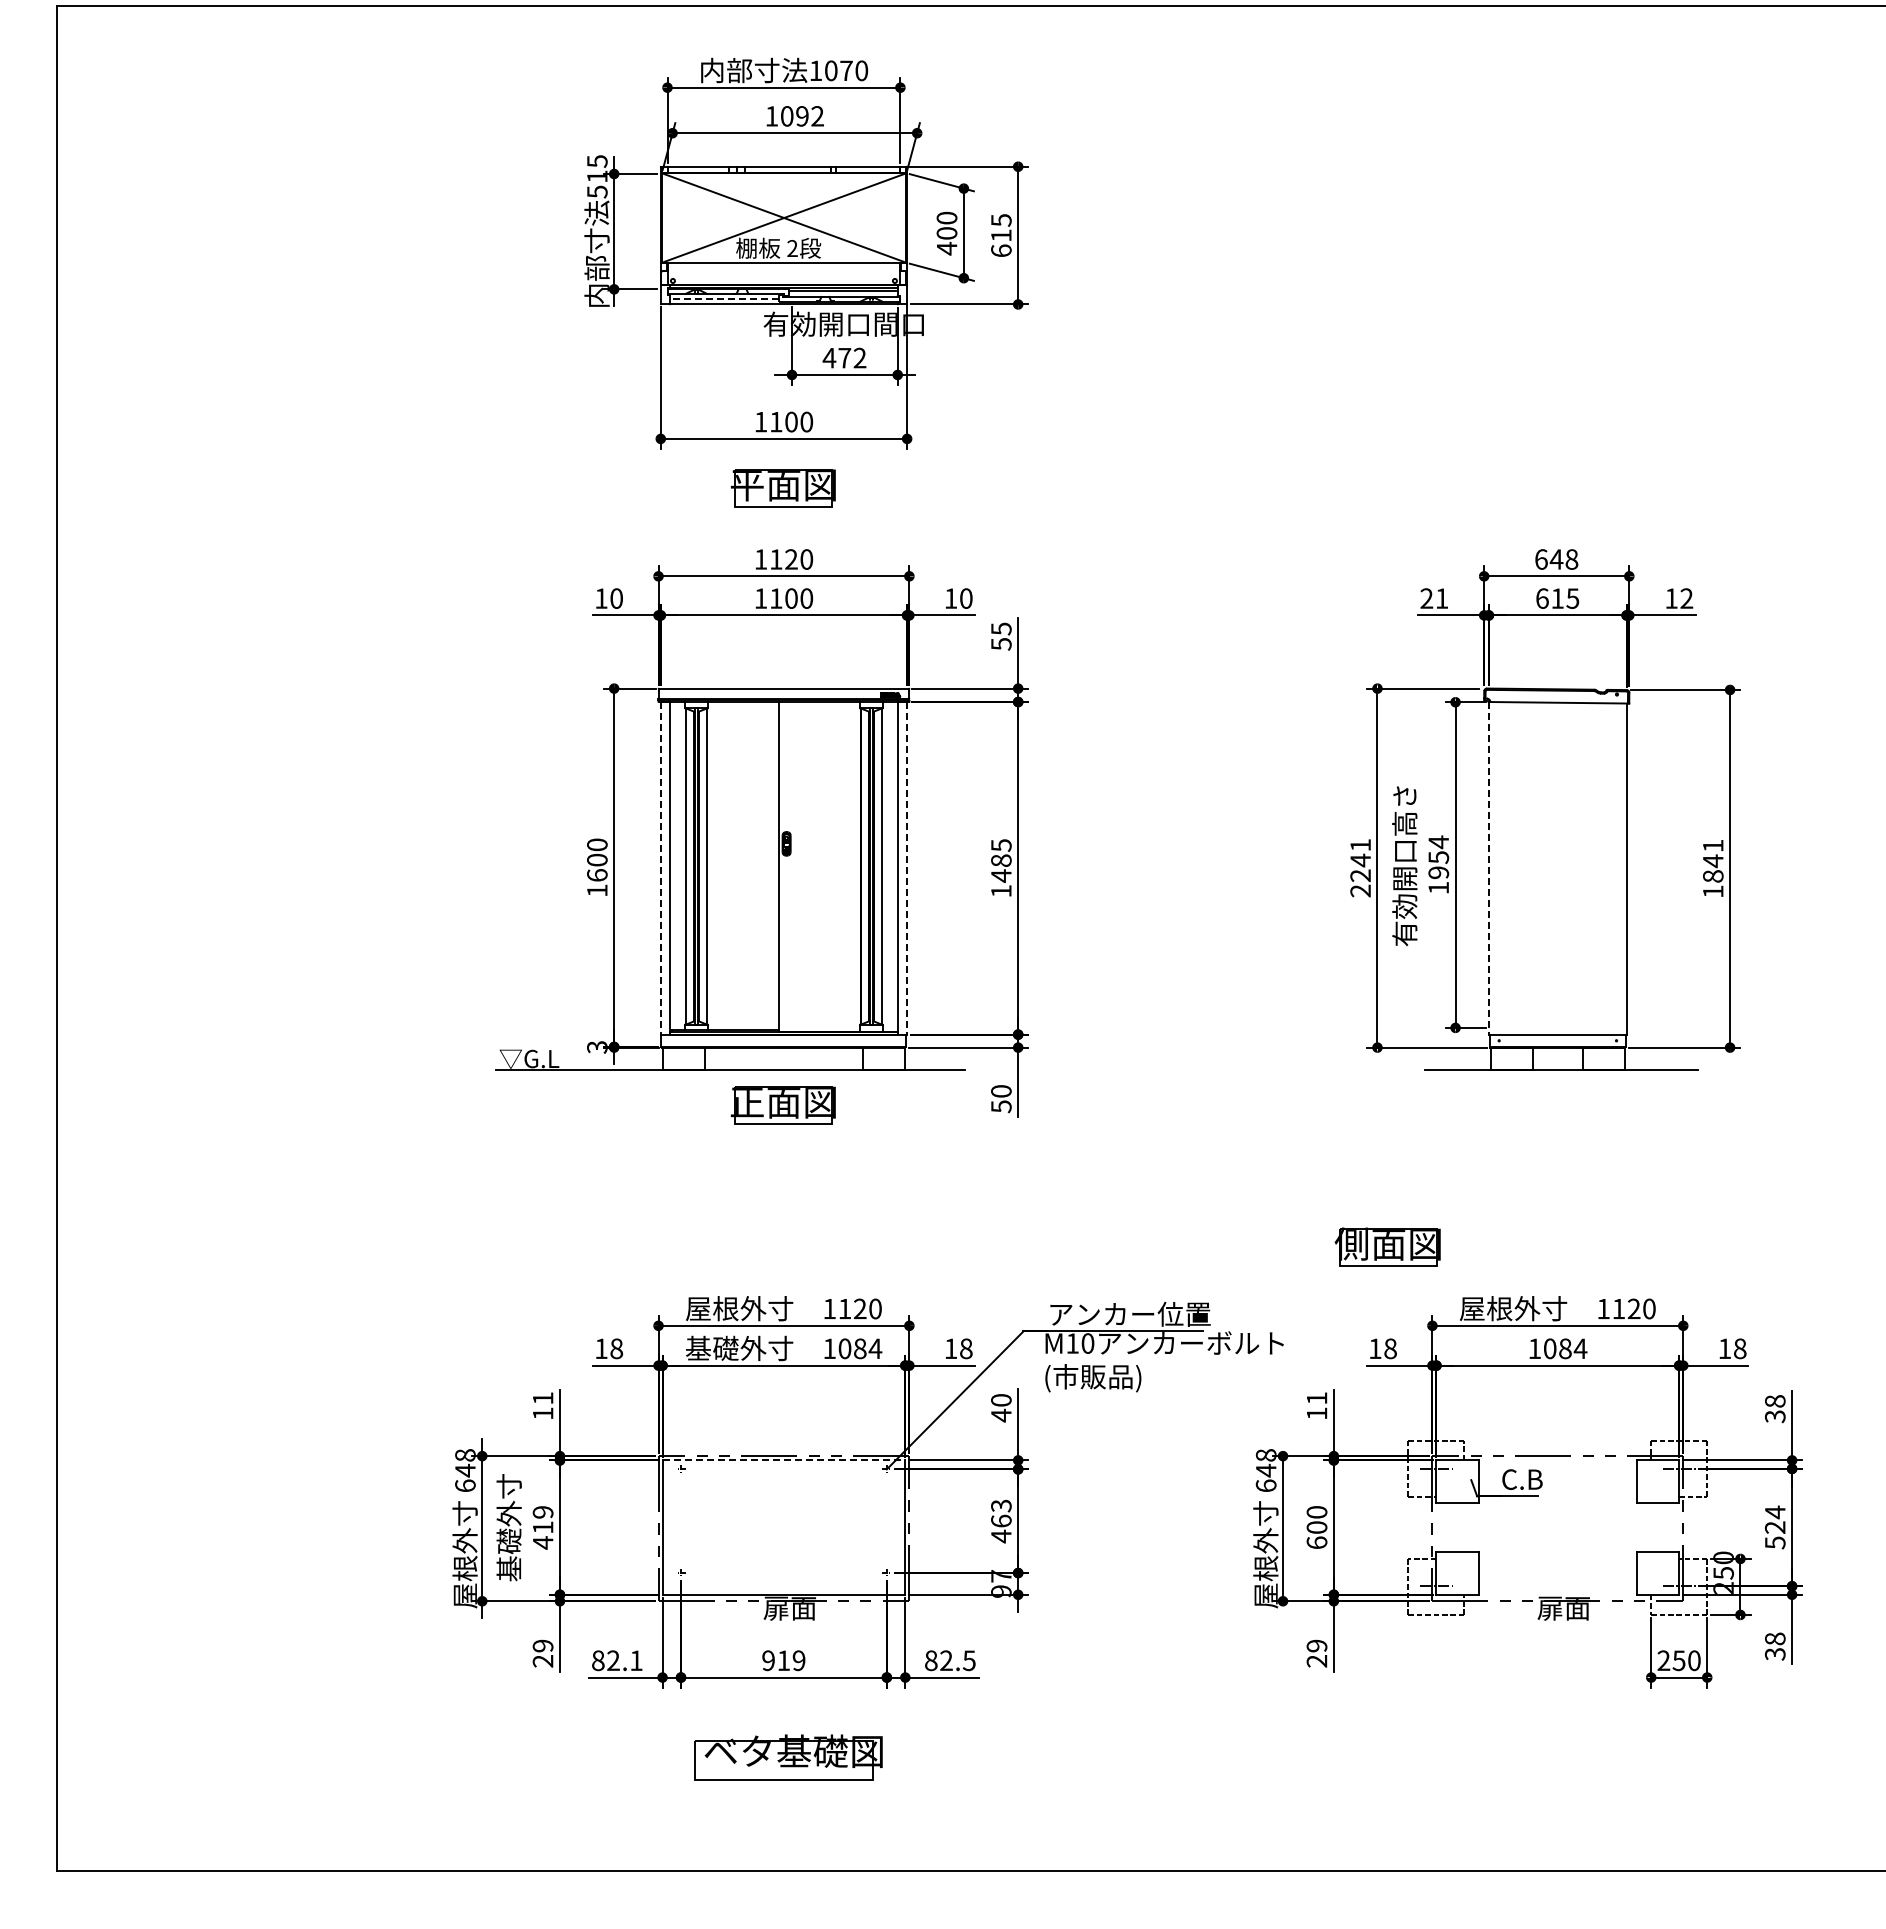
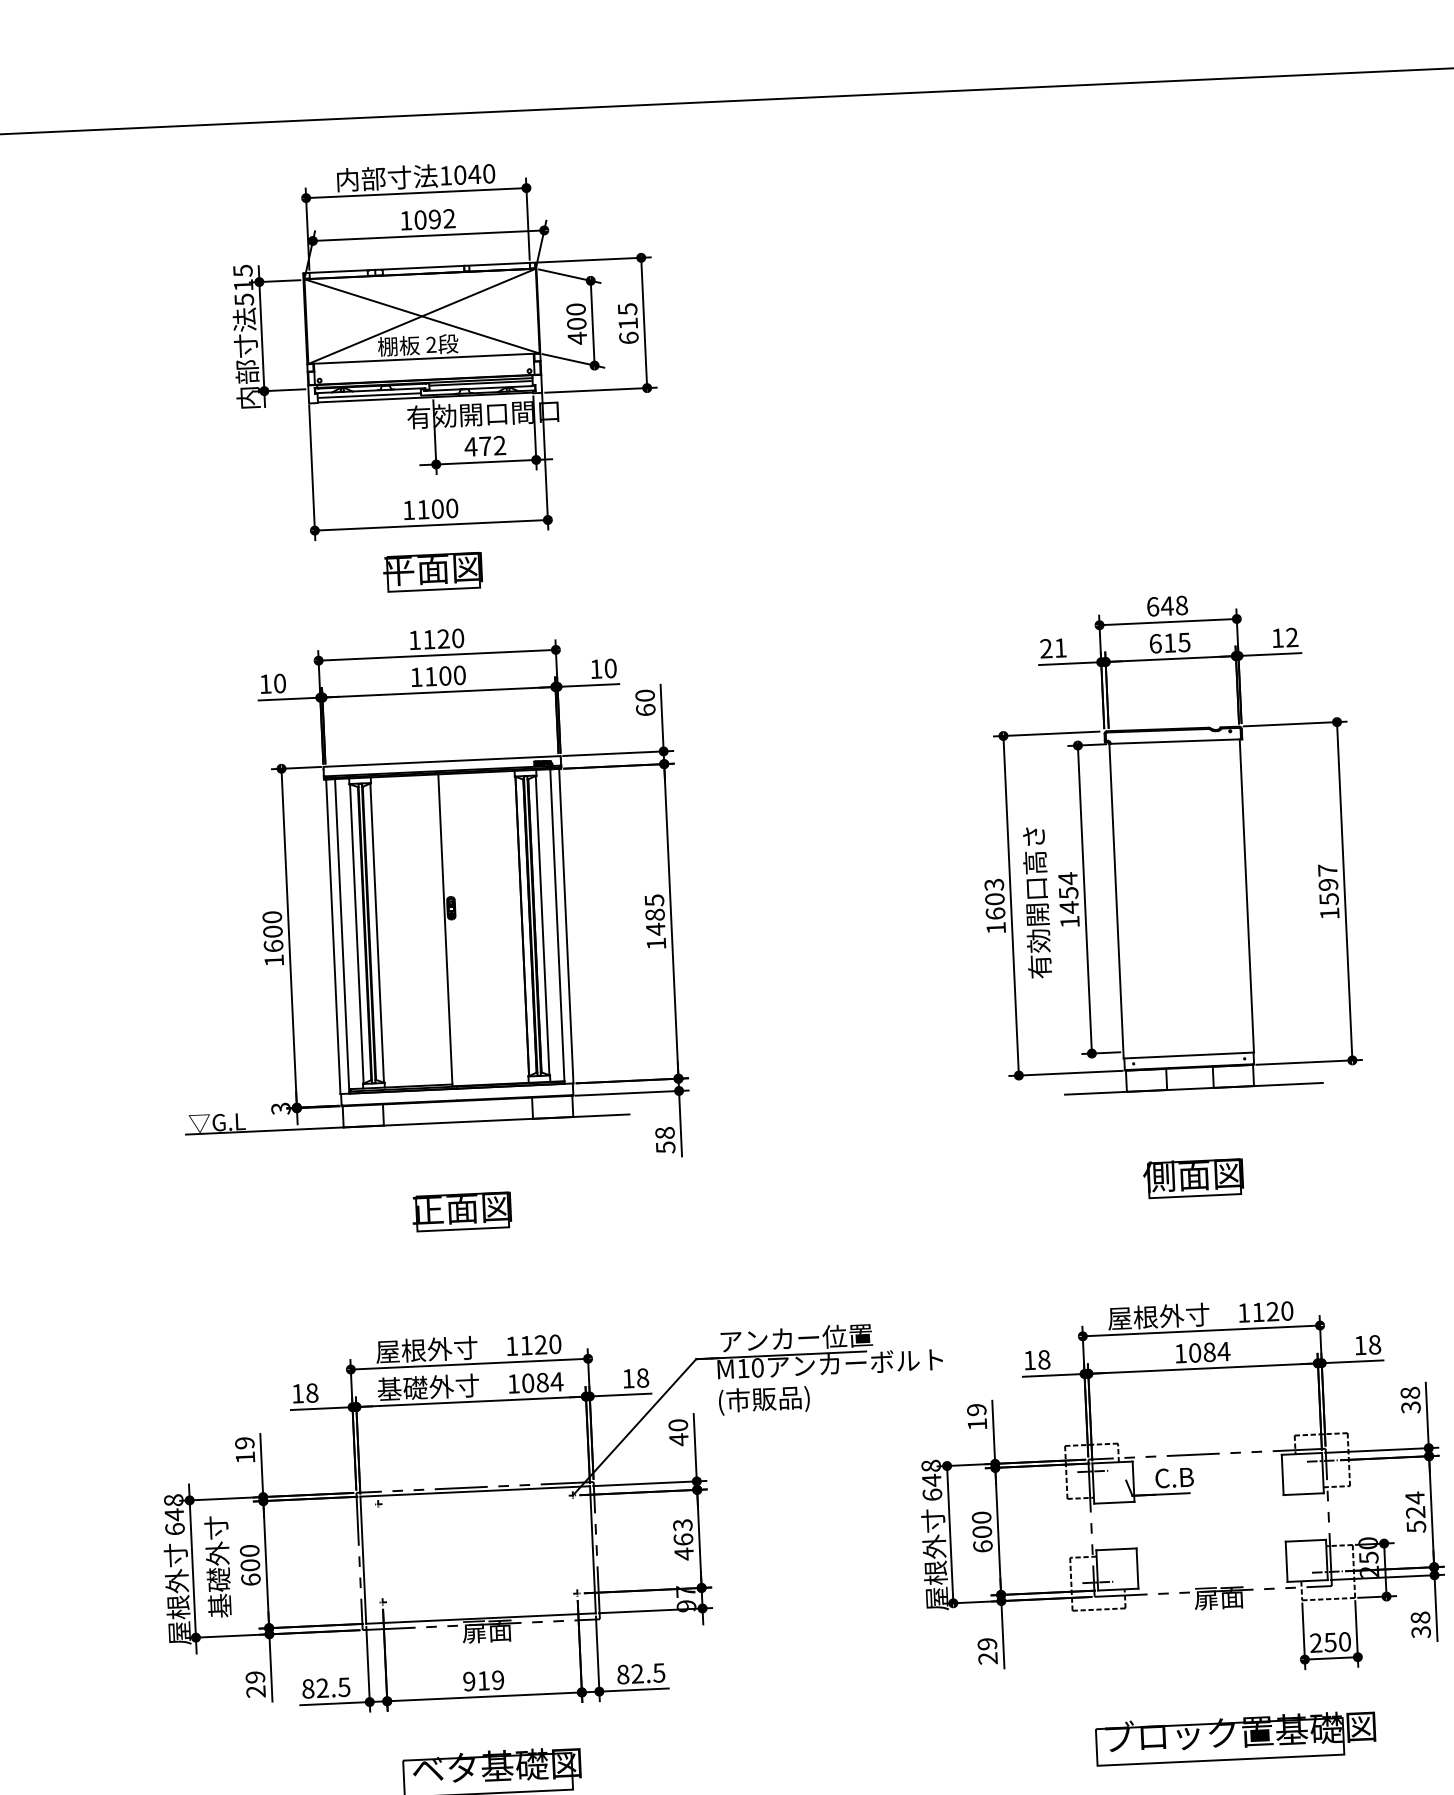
text: (846, 70) -> (474, 174), 1070 -> 1040
line: (725, 299) -> (370, 395), dashed -> solid
text: (1001, 636) -> (645, 702), 55 -> 60
text: (1712, 860) -> (1327, 884), 1841 -> 1597
line: (660, 868) -> (333, 936), dashed -> solid
line: (907, 868) -> (566, 926), dashed -> solid
text: (1360, 868) -> (995, 906), 2241 -> 1603
line: (1488, 868) -> (1116, 901), dashed -> solid
text: (1438, 872) -> (1069, 907), 1954 -> 1454
text: (1001, 1091) -> (665, 1133), 50 -> 58
part: (782, 1105) -> (461, 1211), moved
part: (1387, 1246) -> (1193, 1177), moved
text: (542, 1398) -> (244, 1443), 11 -> 19
text: (1316, 1398) -> (976, 1410), 11 -> 19
line: (784, 1460) -> (475, 1491), dashed -> solid
text: (542, 1527) -> (249, 1565), 419 -> 600
text: (635, 1660) -> (343, 1687), 82.1 -> 82.5
part: (1574, 1756) -> (1235, 1737), added

